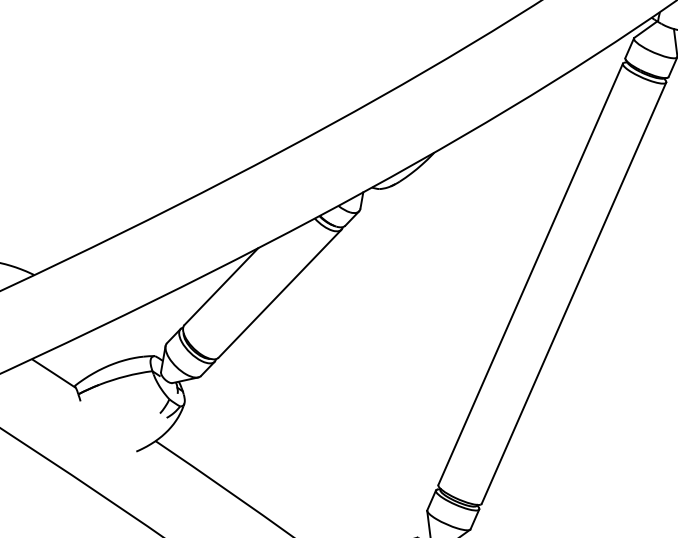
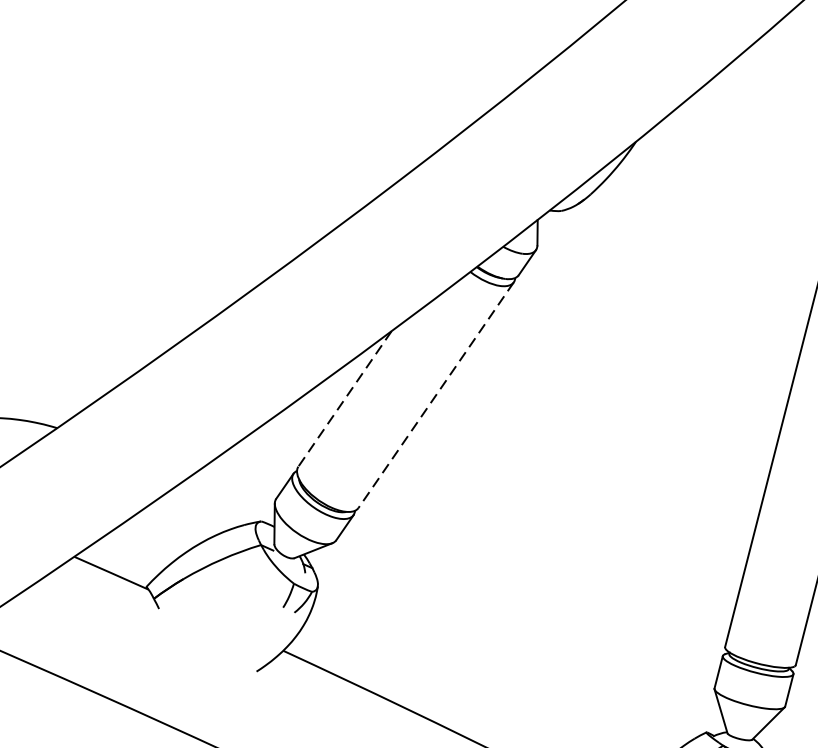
line: (221, 286) -> (345, 398), solid -> dashed
line: (280, 293) -> (436, 394), solid -> dashed

